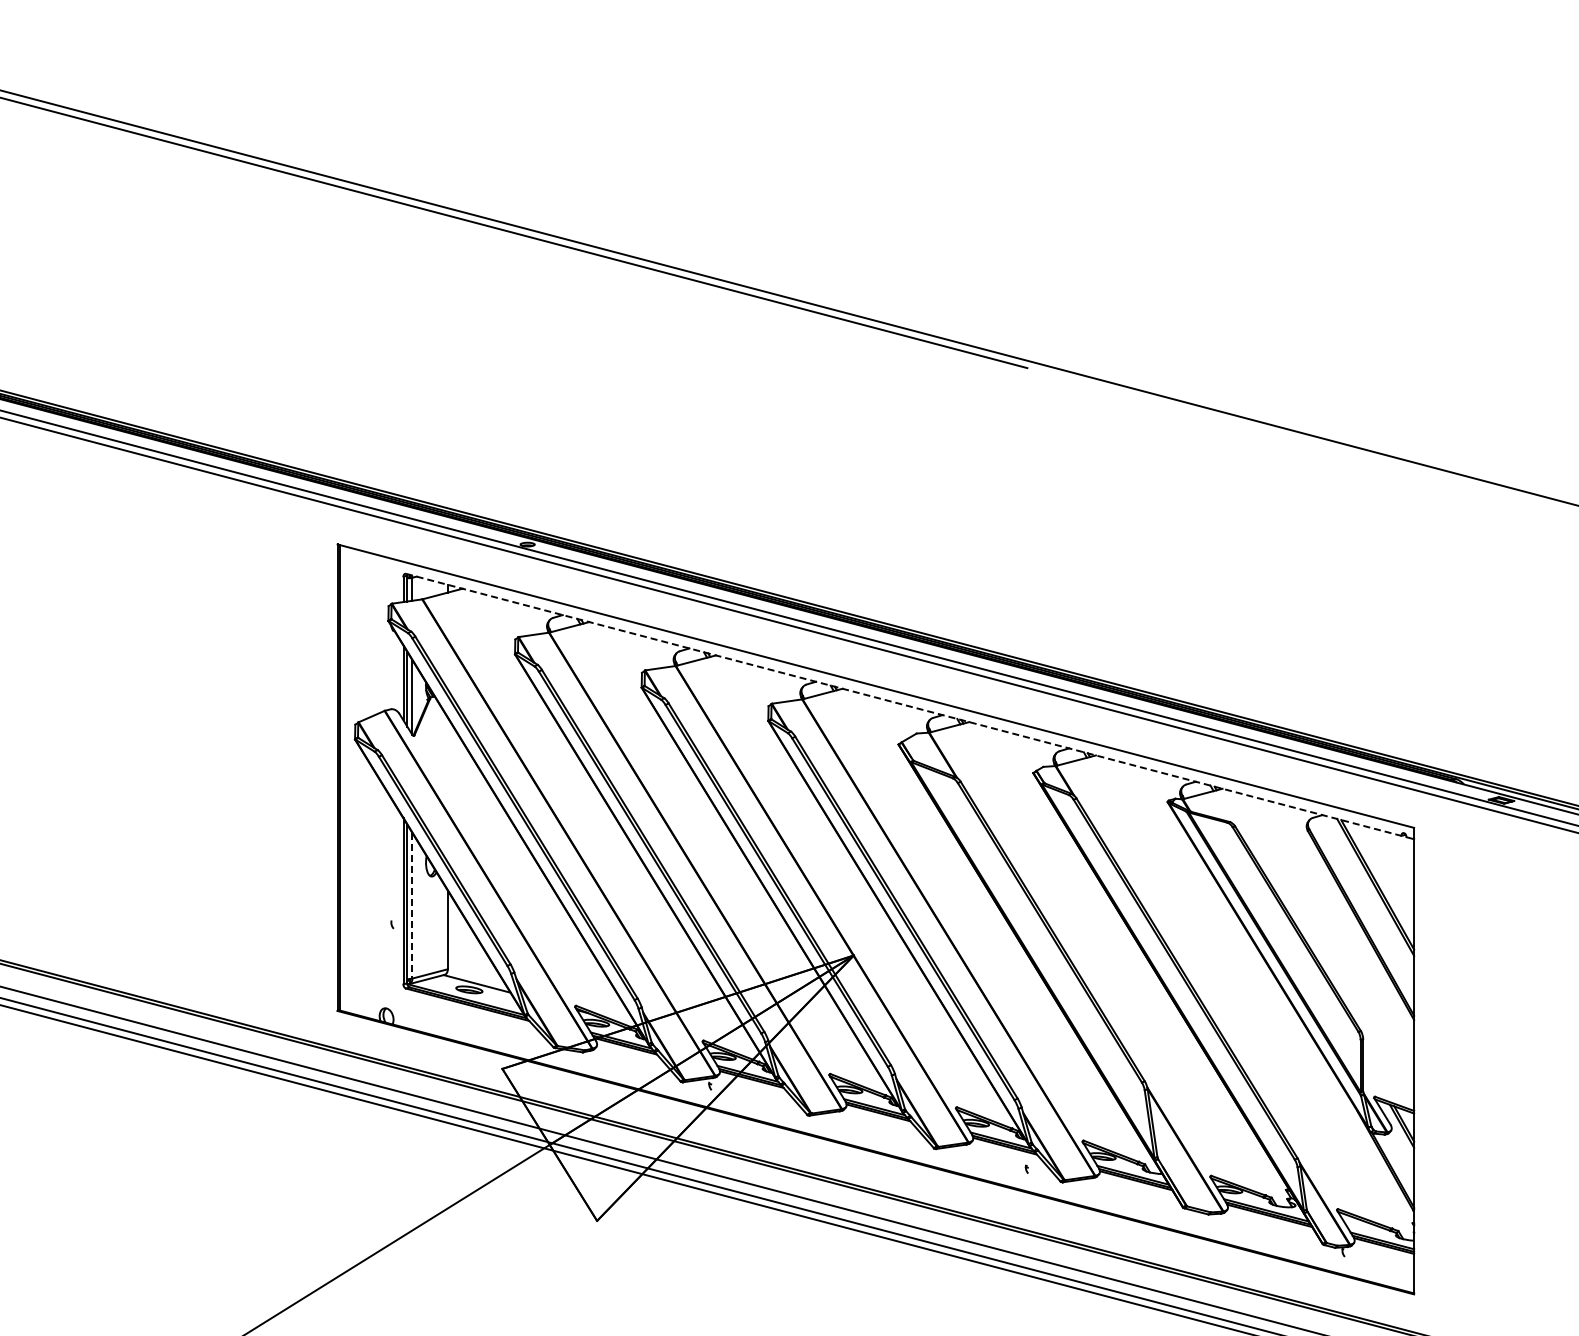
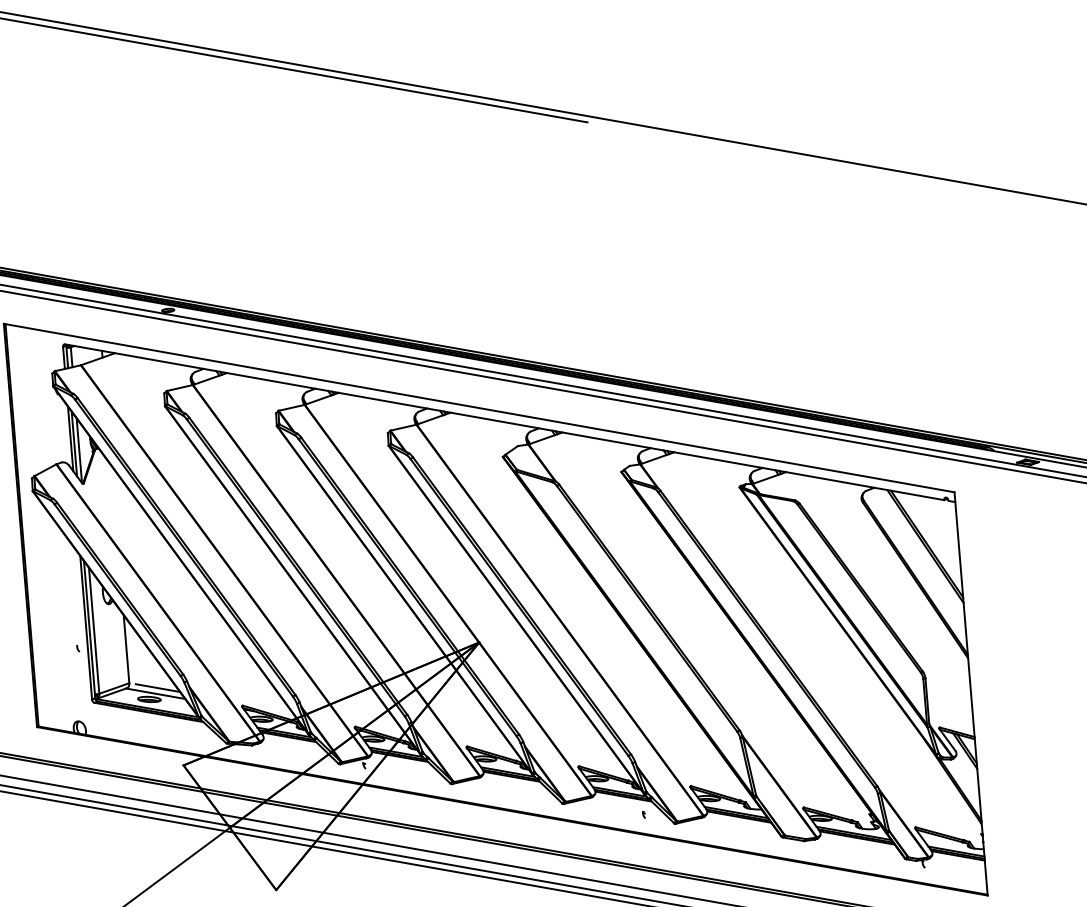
line: (903, 704) -> (504, 421), dashed -> solid
line: (412, 905) -> (94, 630), dashed -> solid
line: (480, 977) -> (158, 687), added

